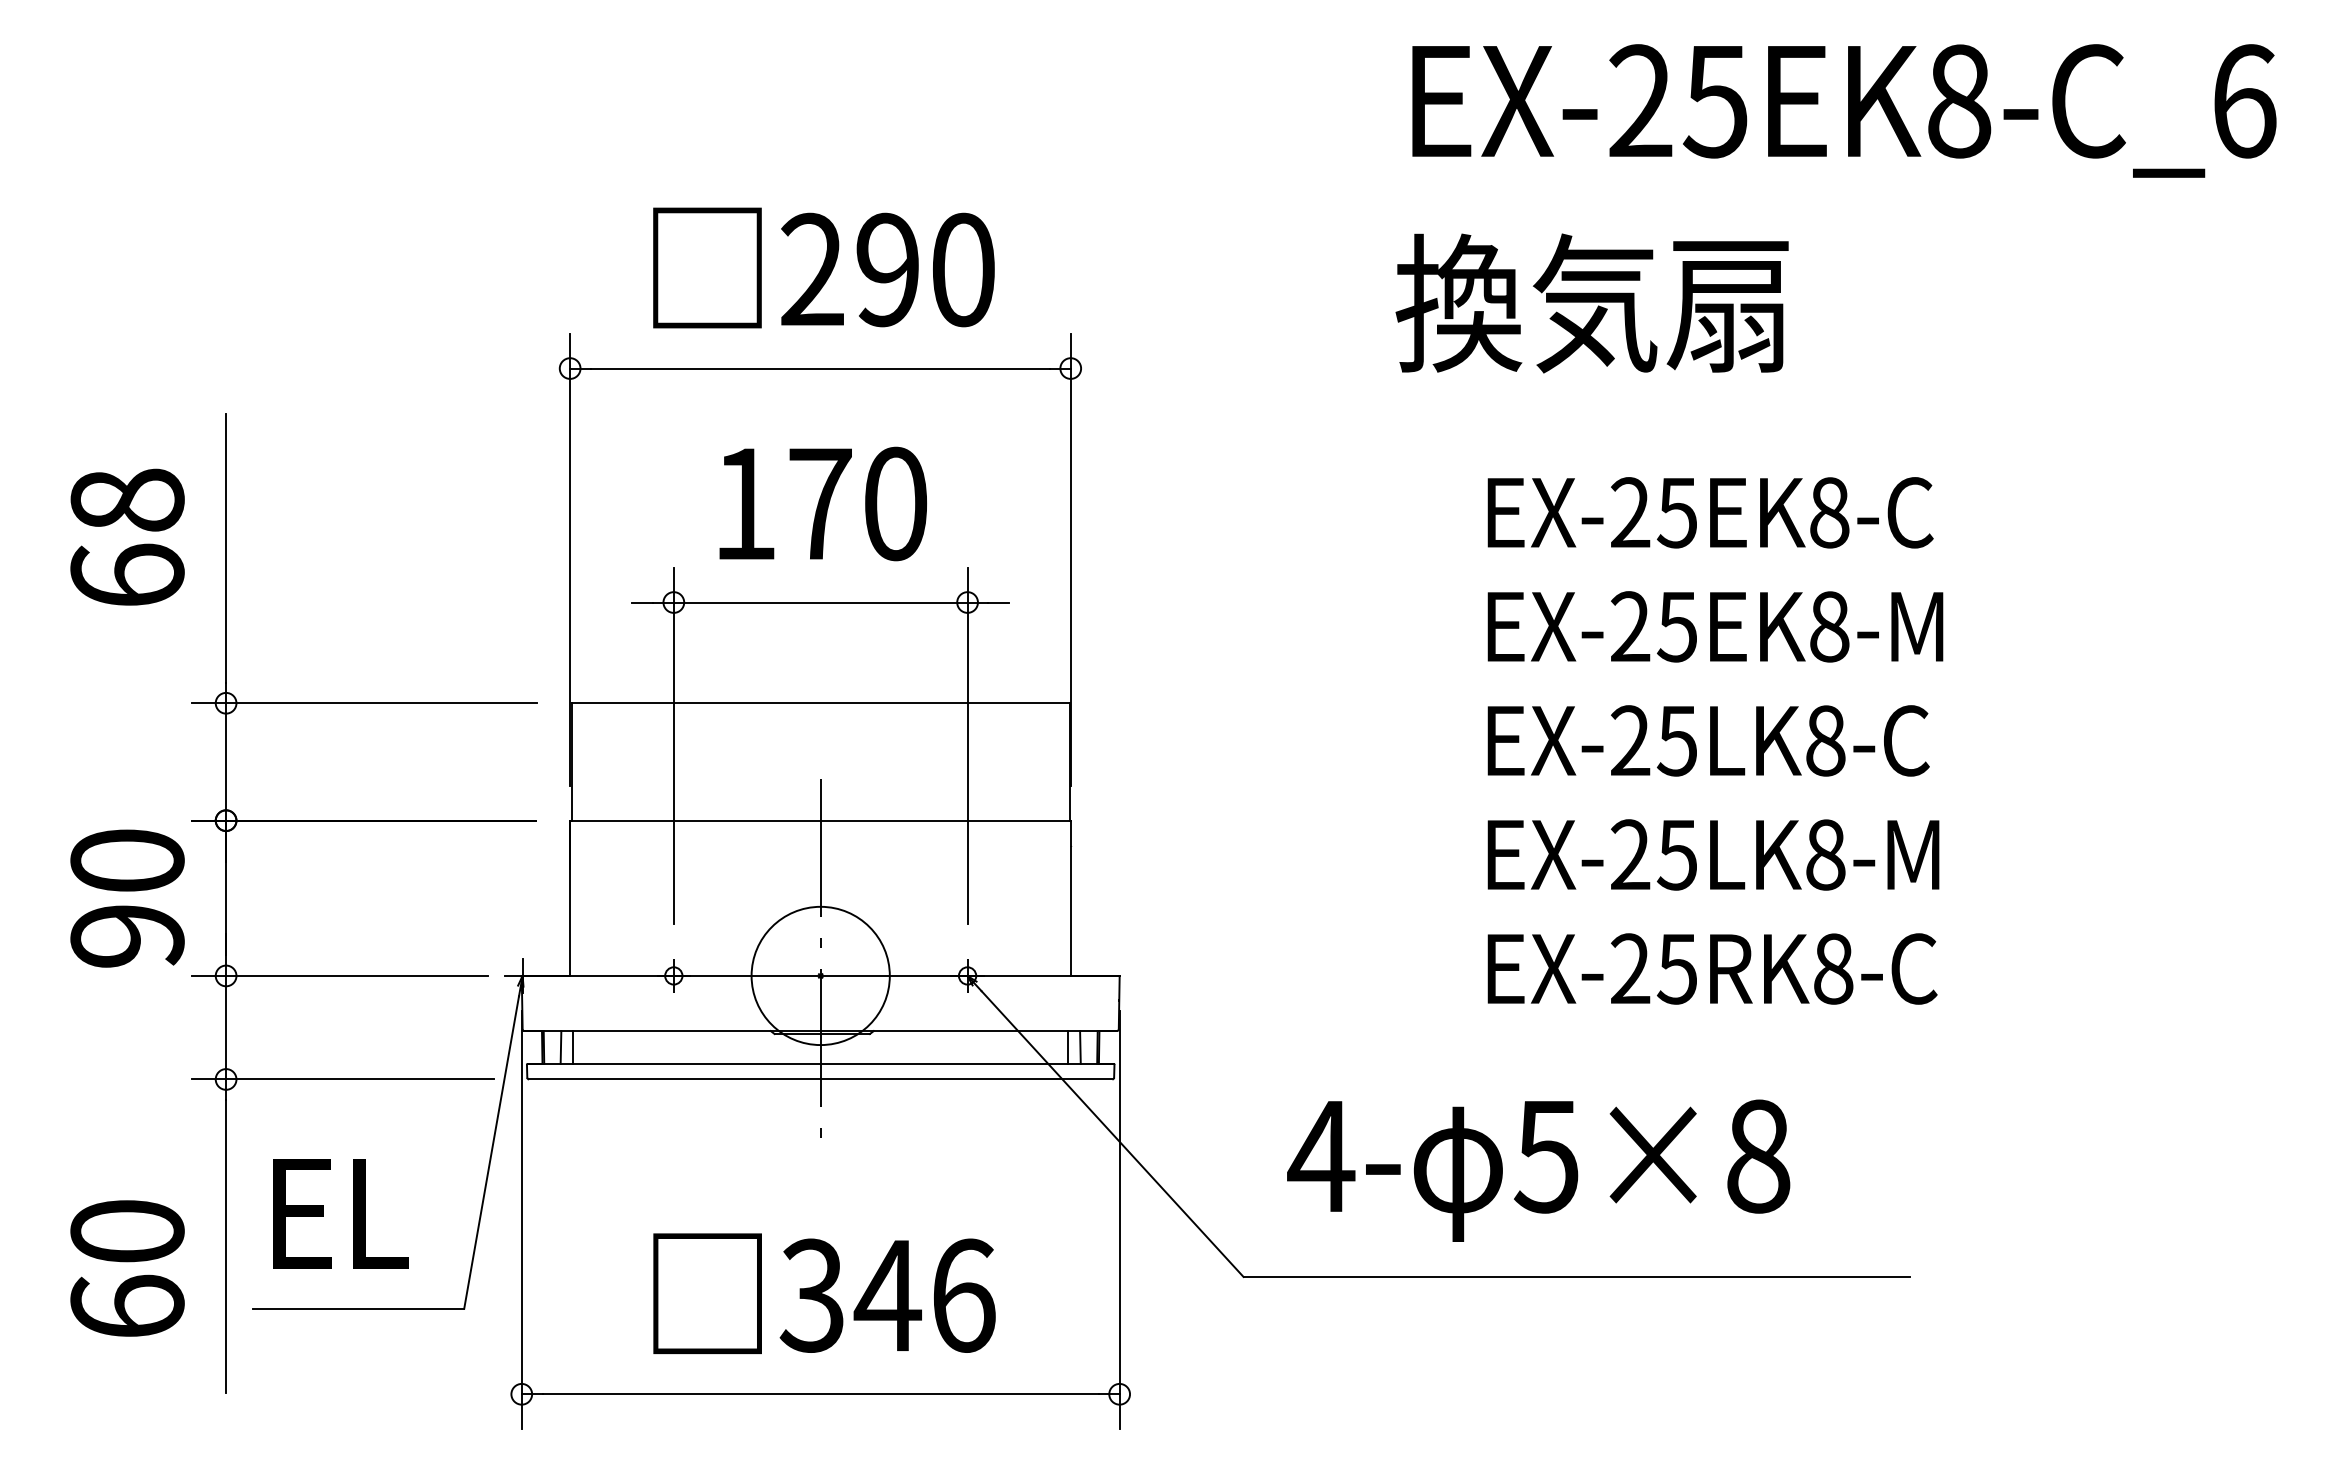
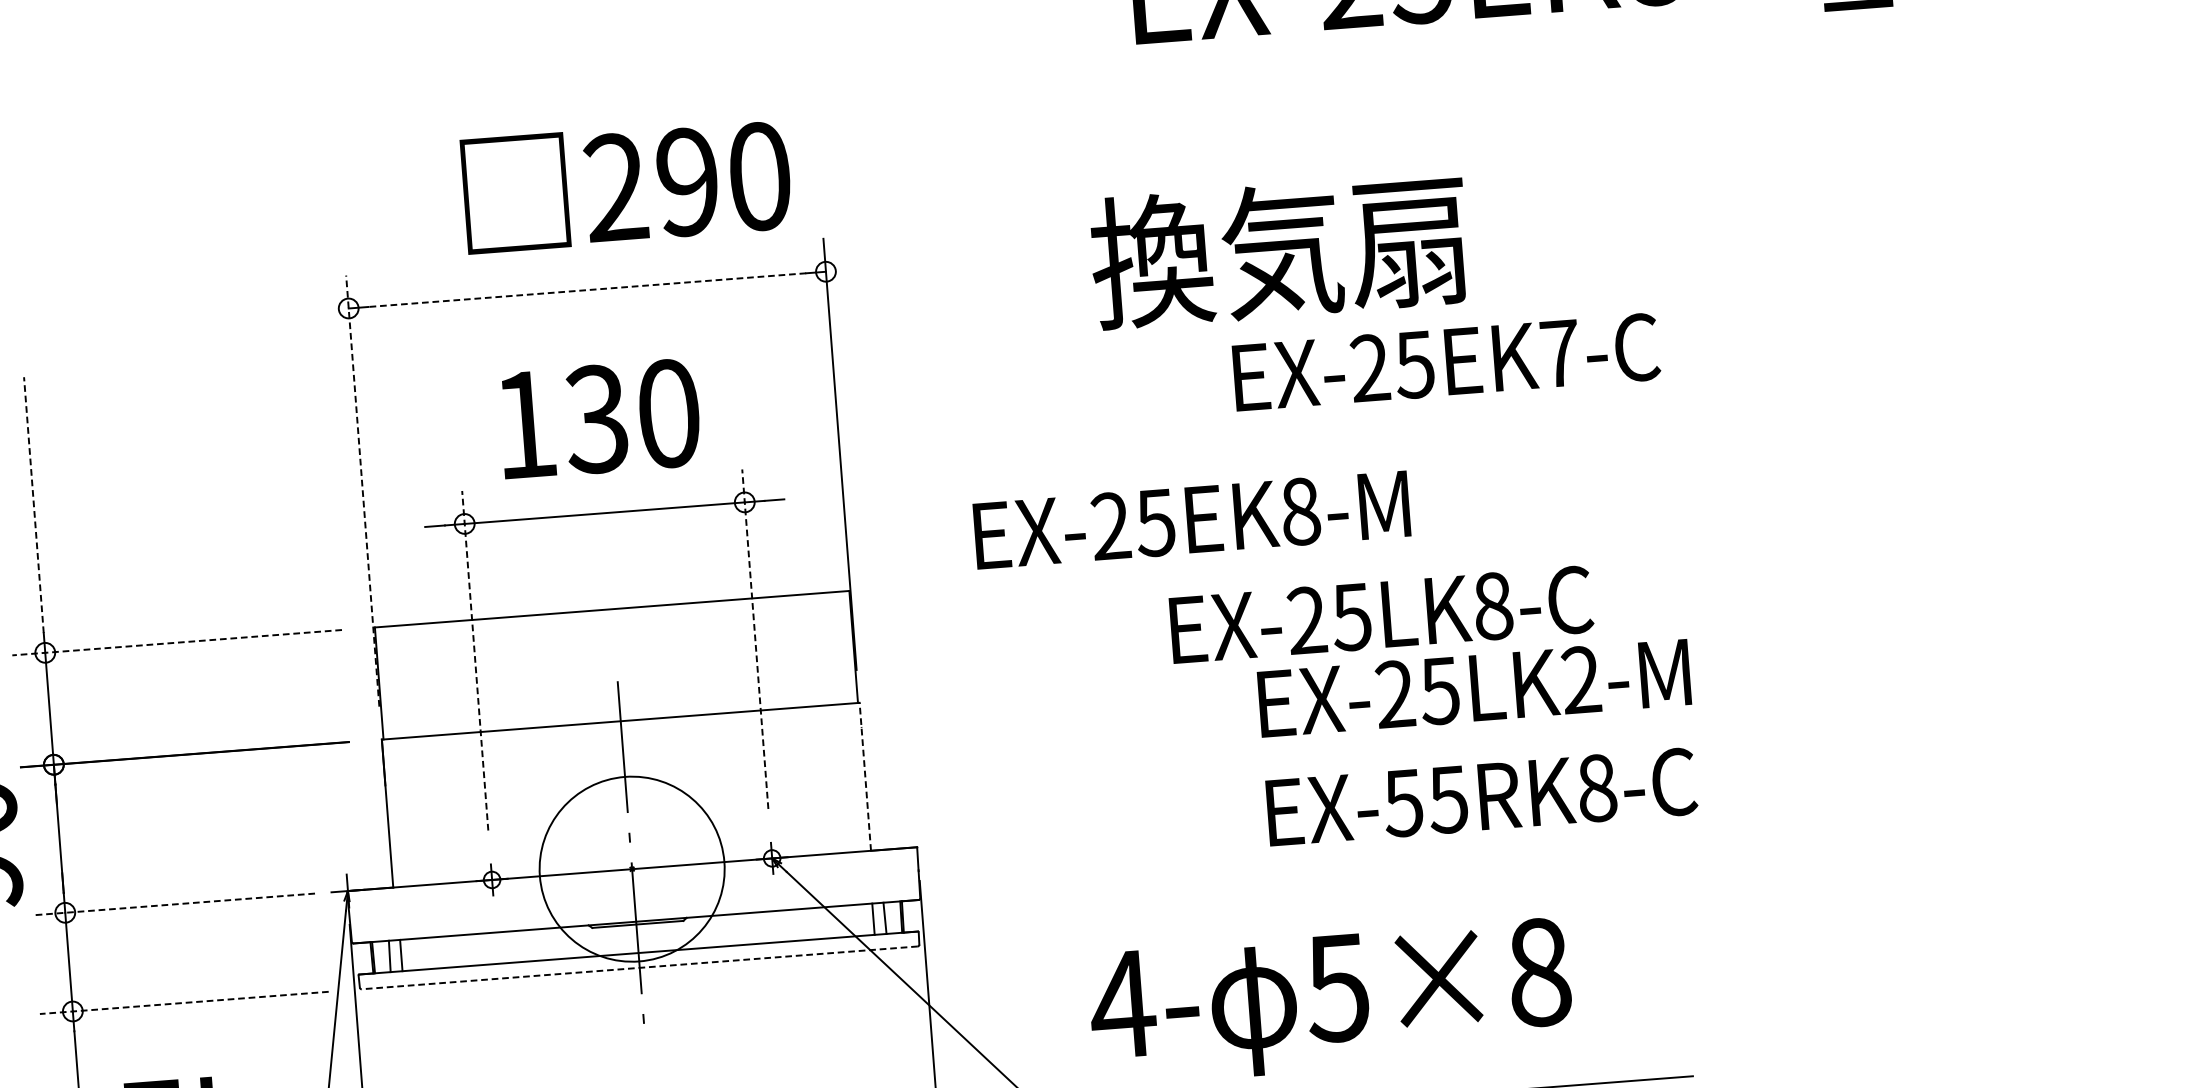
text: (823, 267) -> (626, 184), moved
text: (1591, 303) -> (1278, 251), moved
line: (820, 368) -> (587, 290), solid -> dashed
text: (819, 503) -> (596, 418), 170 -> 130
text: (1829, 512) -> (1559, 353), EX-25EK8-C -> EX-25EK7-C
line: (226, 547) -> (34, 504), solid -> dashed
line: (570, 559) -> (363, 490), solid -> dashed
text: (1715, 626) -> (1191, 519), moved
line: (364, 703) -> (177, 642), solid -> dashed
text: (1708, 740) -> (1381, 614), moved
line: (673, 745) -> (474, 660), solid -> dashed
line: (967, 745) -> (755, 638), solid -> dashed
text: (1825, 854) -> (1581, 679), EX-25LK8-M -> EX-25LK2-M
line: (1071, 898) -> (865, 776), solid -> dashed
text: (1629, 968) -> (1402, 802), EX-25RK8-C -> EX-55RK8-C
line: (339, 975) -> (173, 904), solid -> dashed
circle: (820, 975) -> (631, 868), size x1.4
line: (342, 1079) -> (183, 1002), solid -> dashed
line: (820, 1079) -> (639, 967), solid -> dashed

